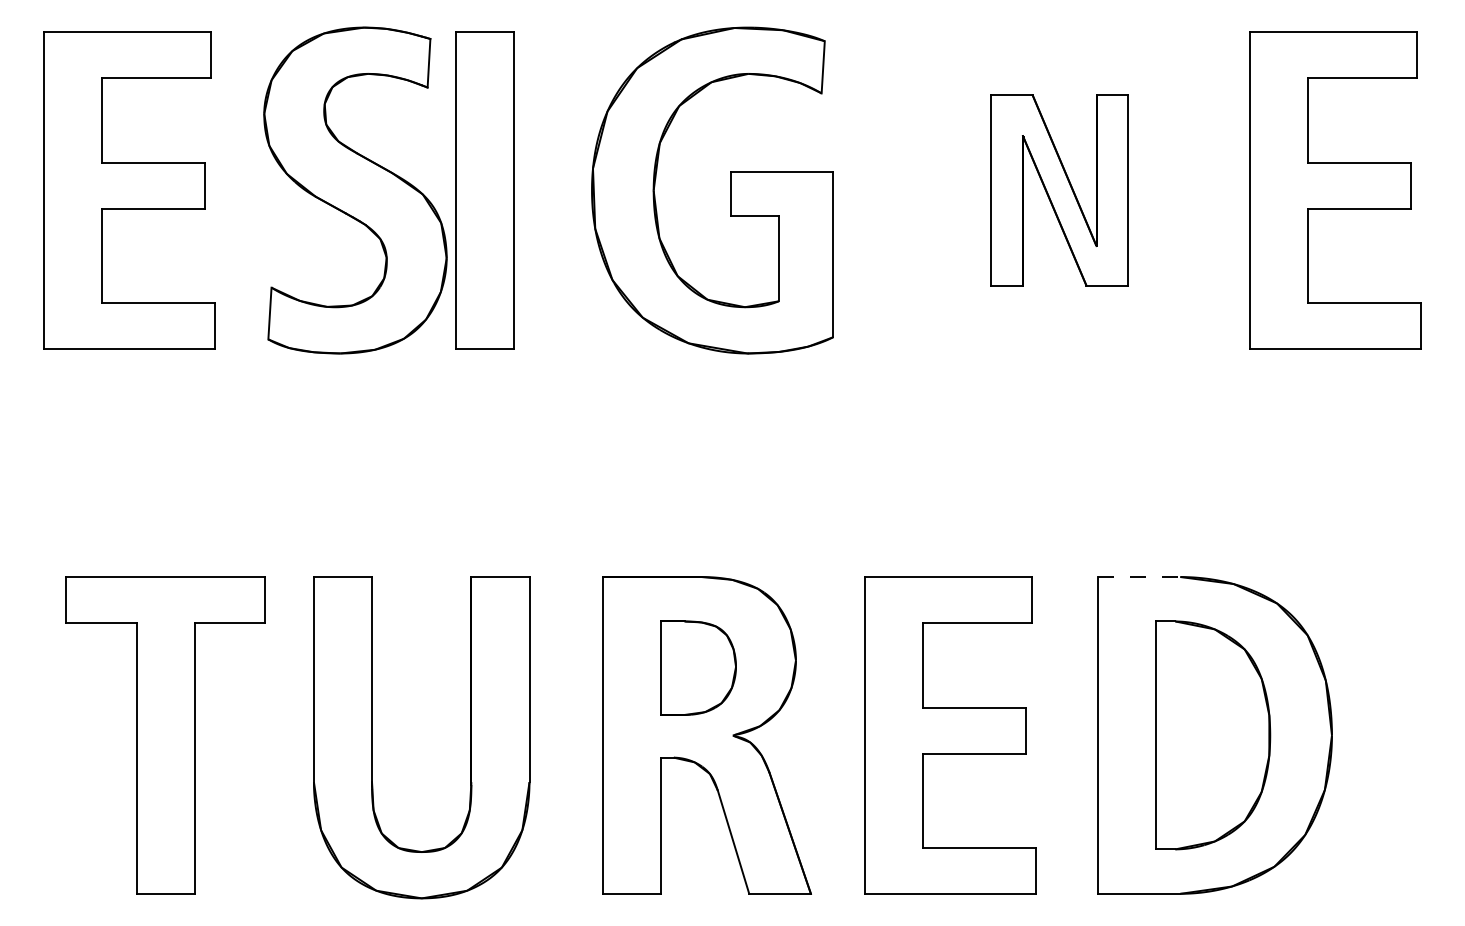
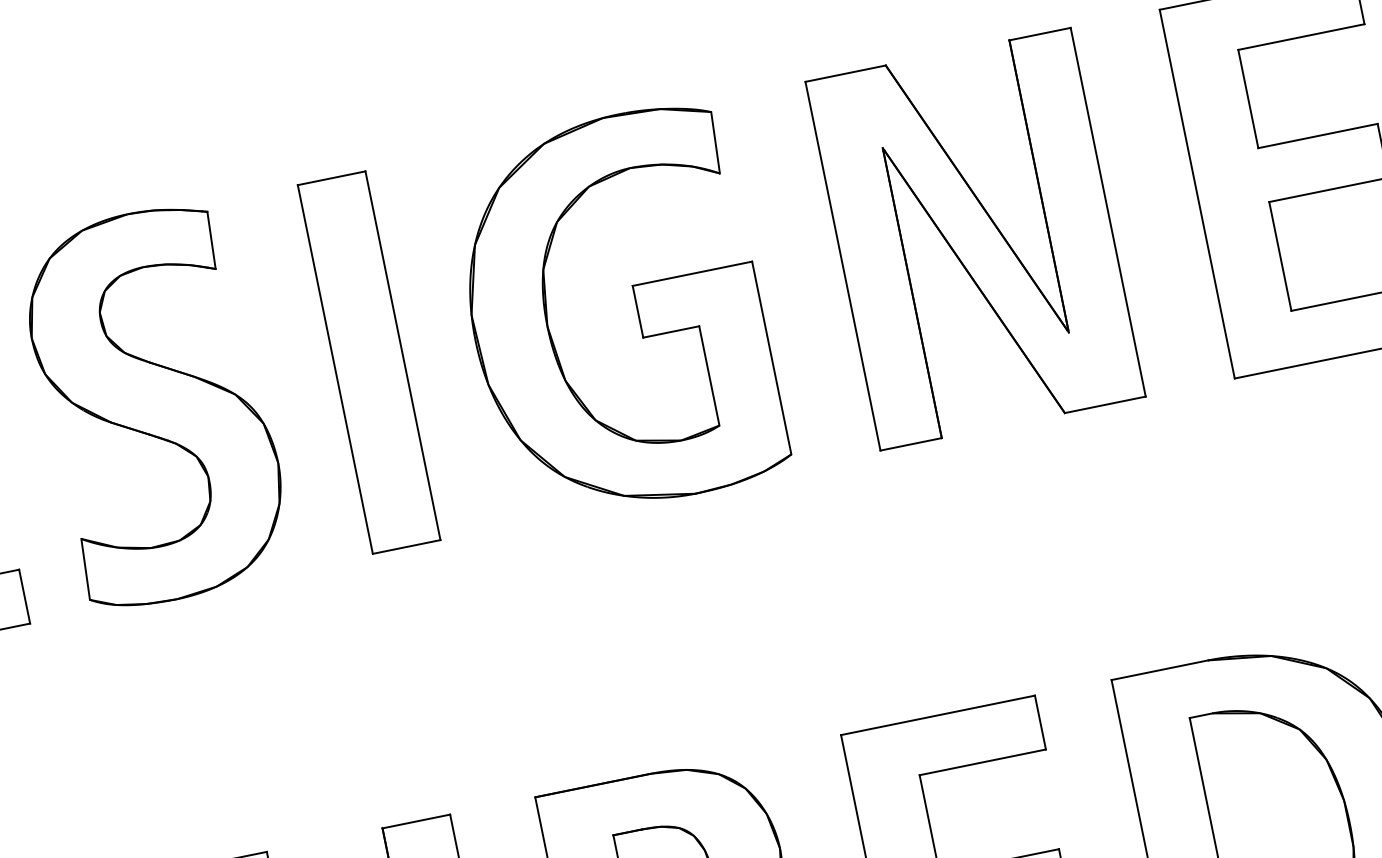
part: (484, 190) -> (369, 362), moved
part: (730, 190) -> (636, 308), moved
part: (1059, 190) -> (975, 239), size x1.67
line: (1139, 577) -> (1160, 670), dashed -> solid

